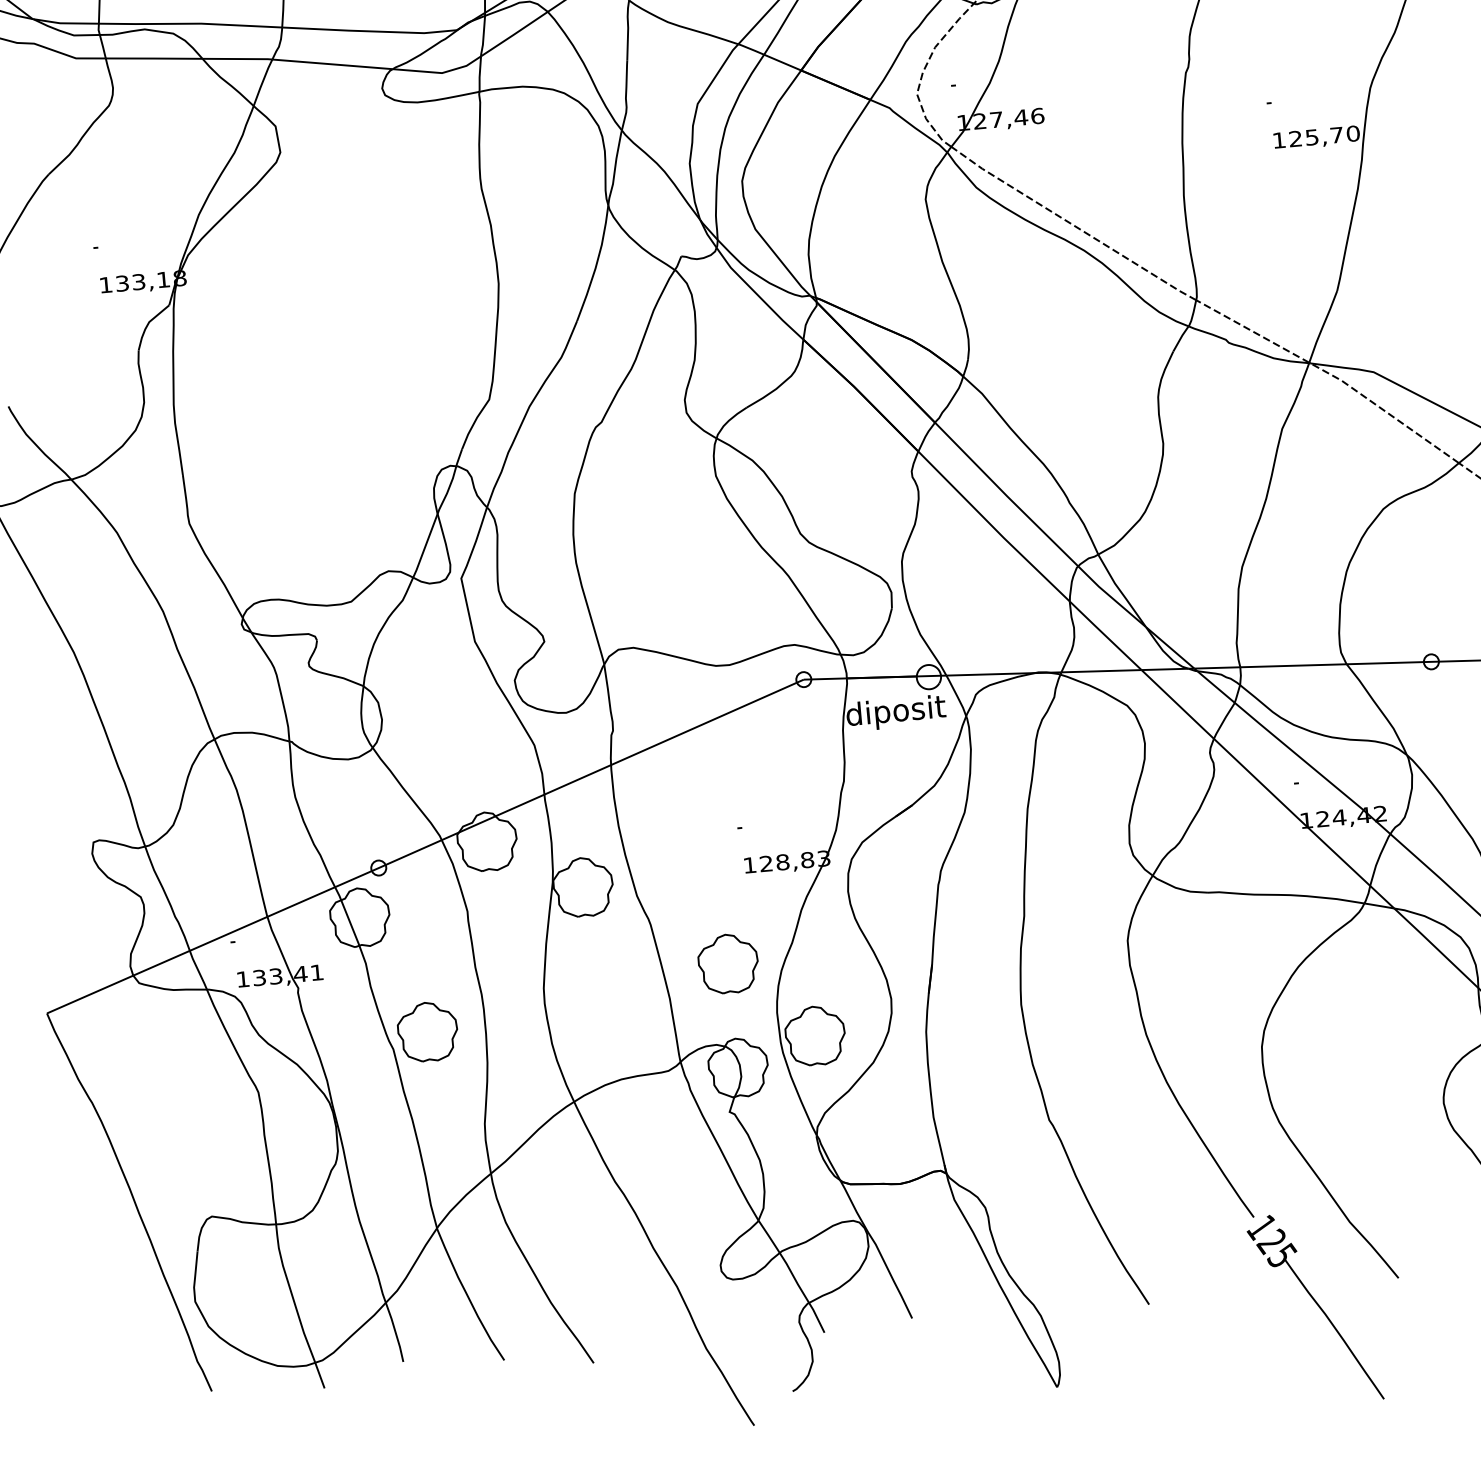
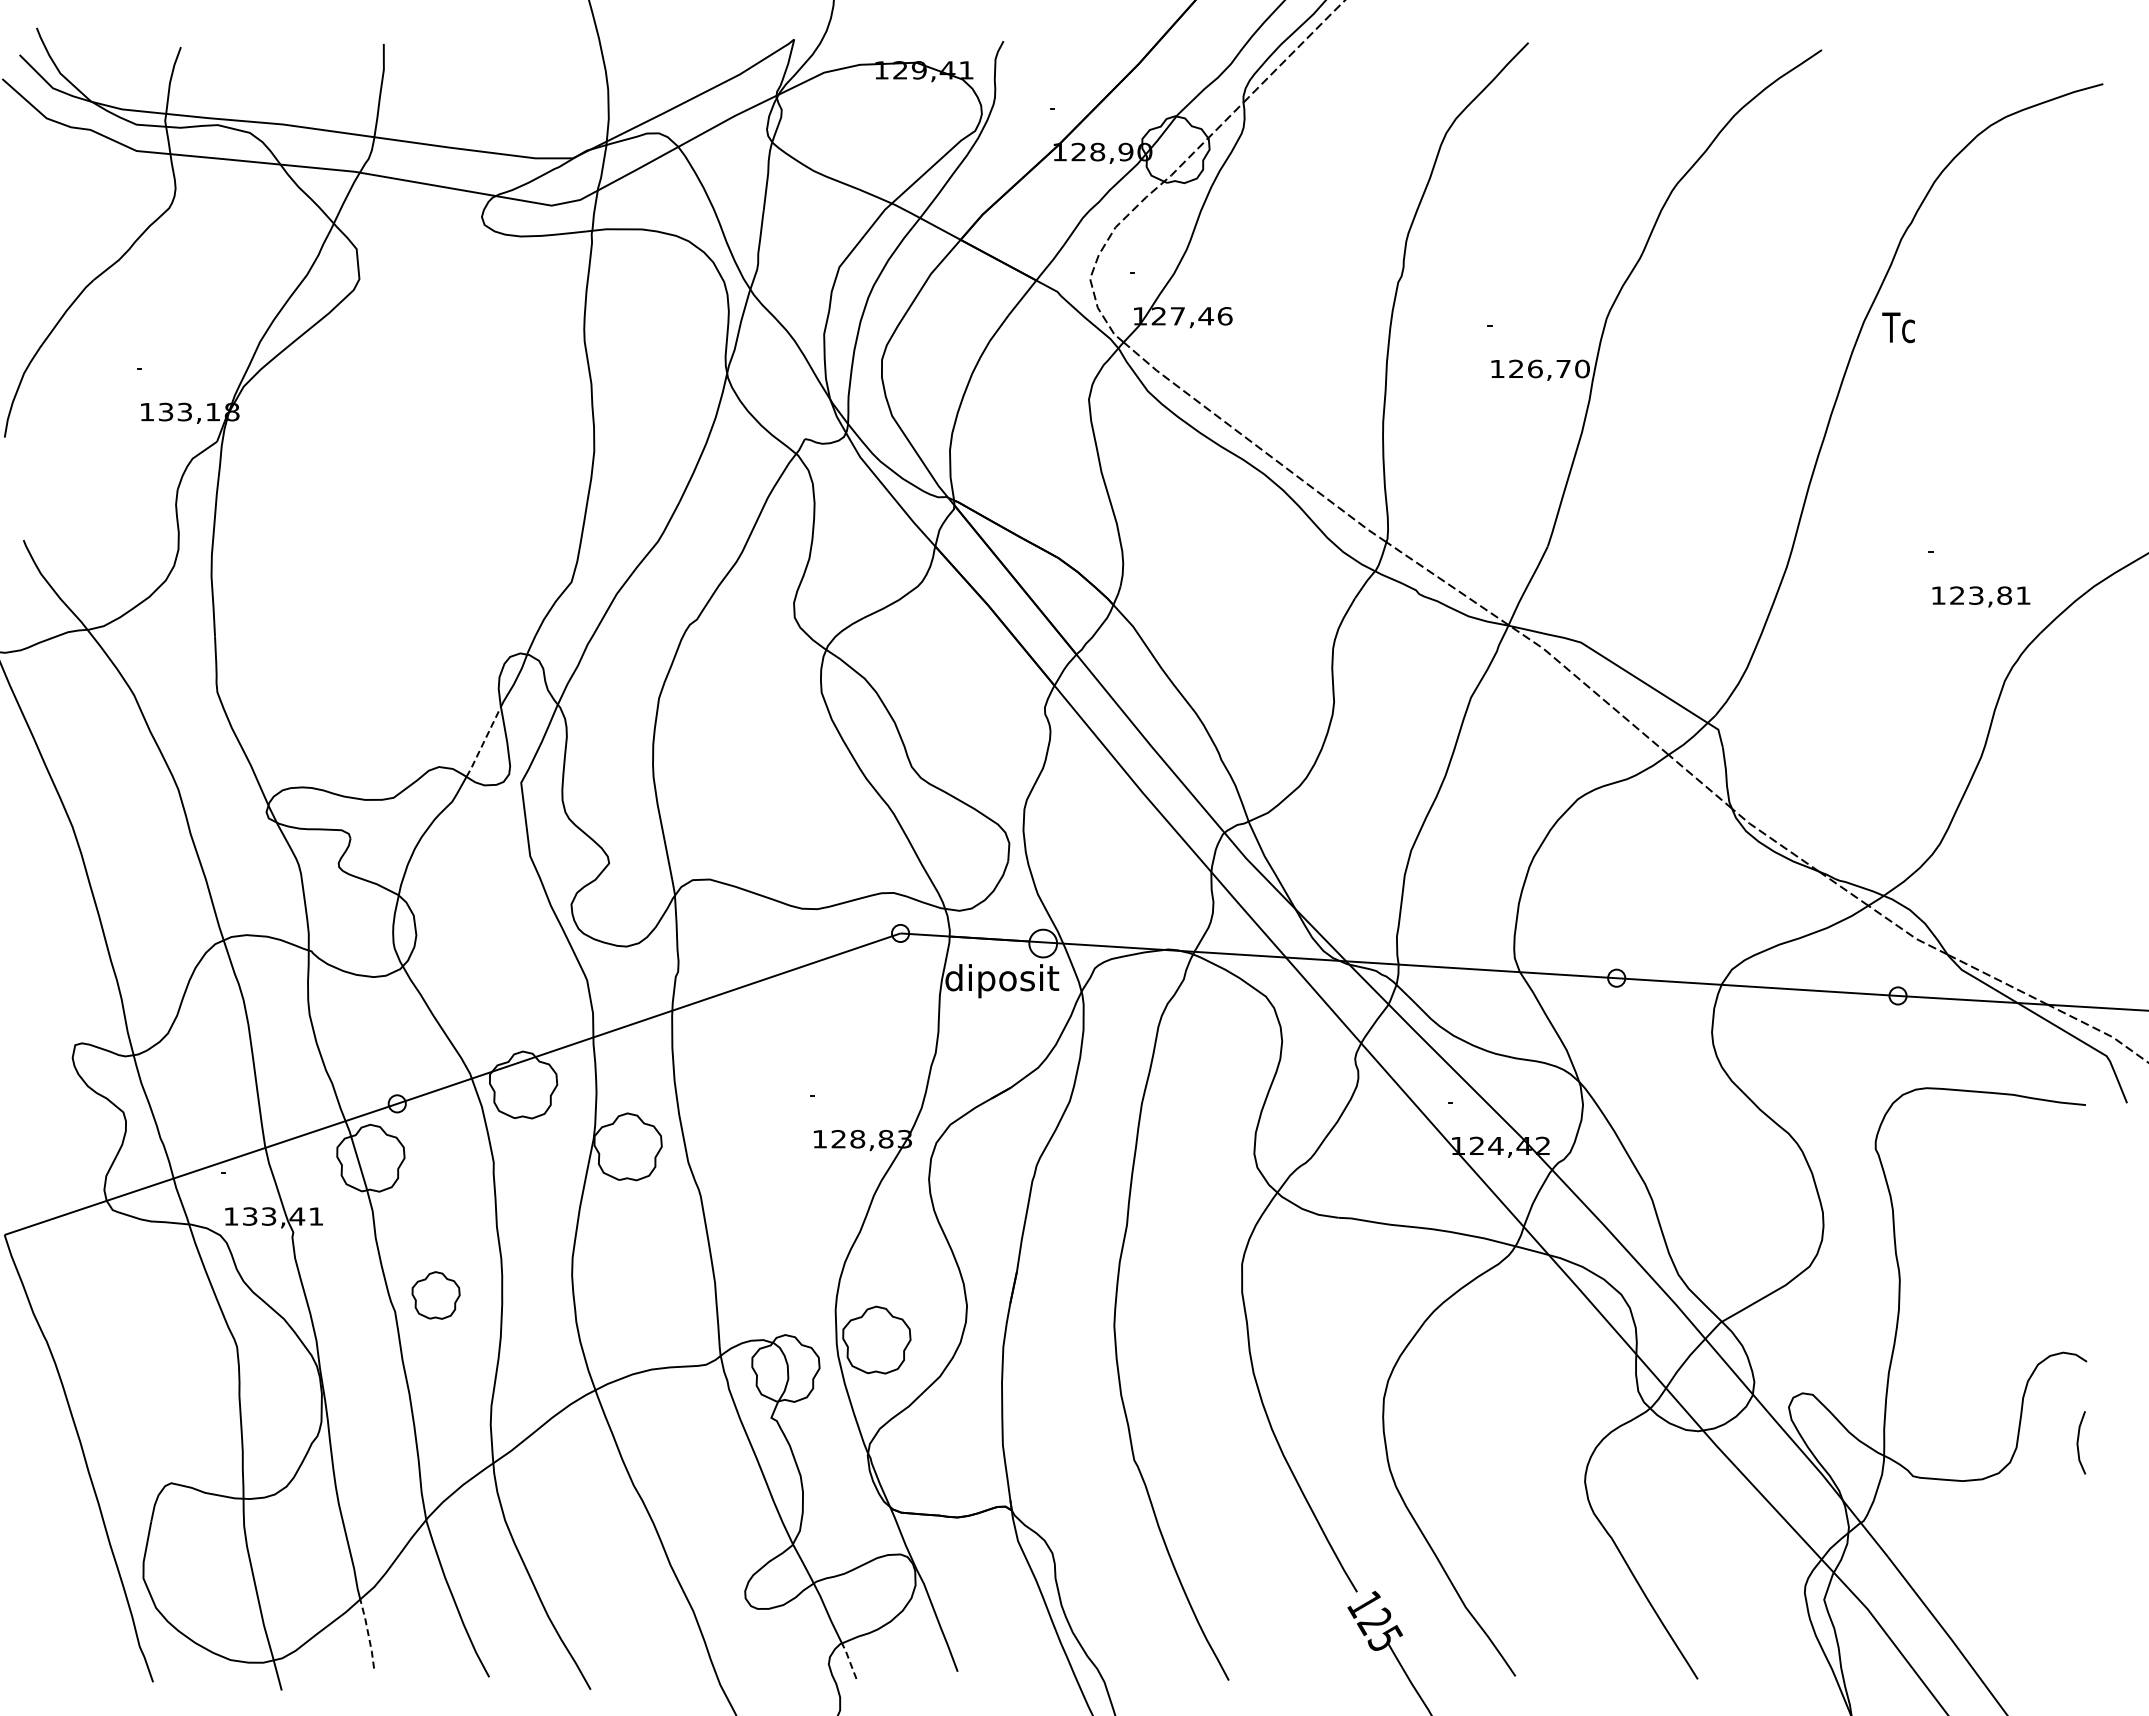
text: (1312, 136) -> (1535, 368), 125,70 -> 126,70
line: (425, 546) -> (483, 742), solid -> dashed
part: (727, 963) -> (784, 1248), removed
part: (427, 1032) -> (435, 1295), size x0.7
line: (816, 1316) -> (849, 1659), solid -> dashed
line: (395, 1331) -> (368, 1633), solid -> dashed

